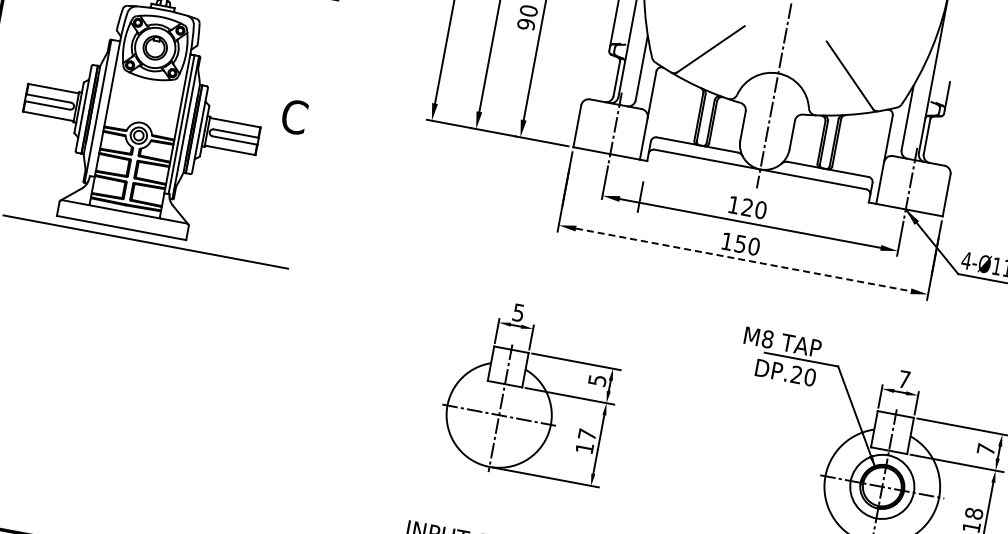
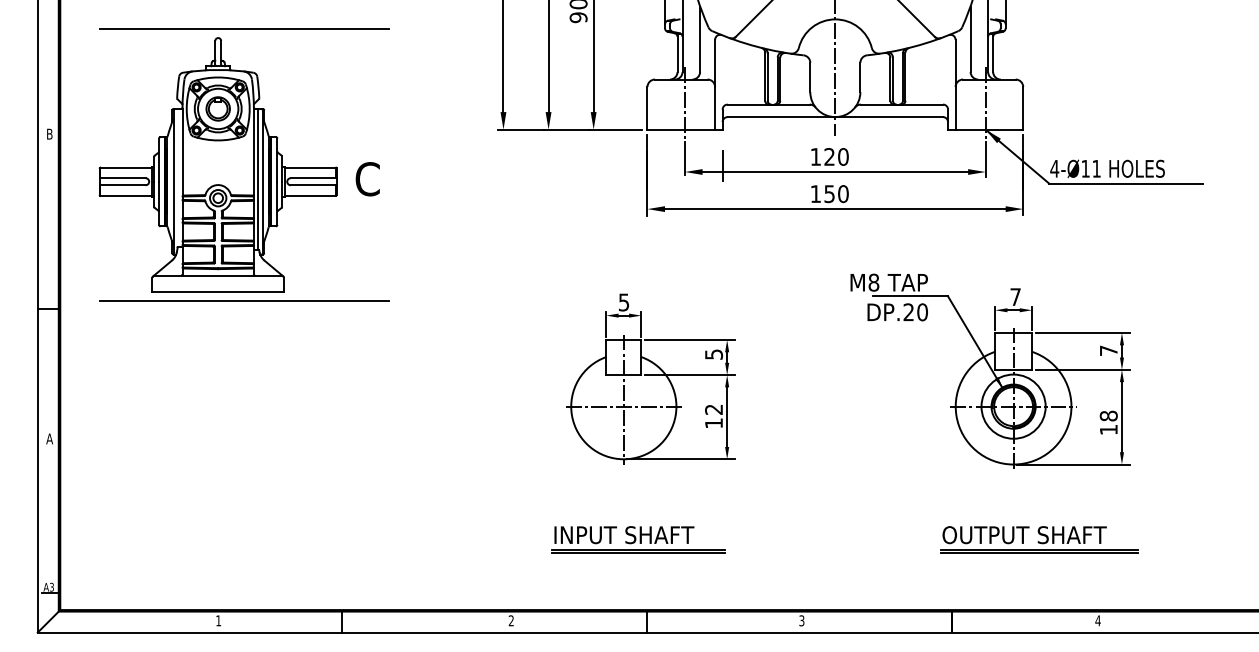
text: (294, 117) -> (367, 179), moved
line: (743, 260) -> (835, 209), dashed -> solid
text: (586, 434) -> (713, 409), 17 -> 12

